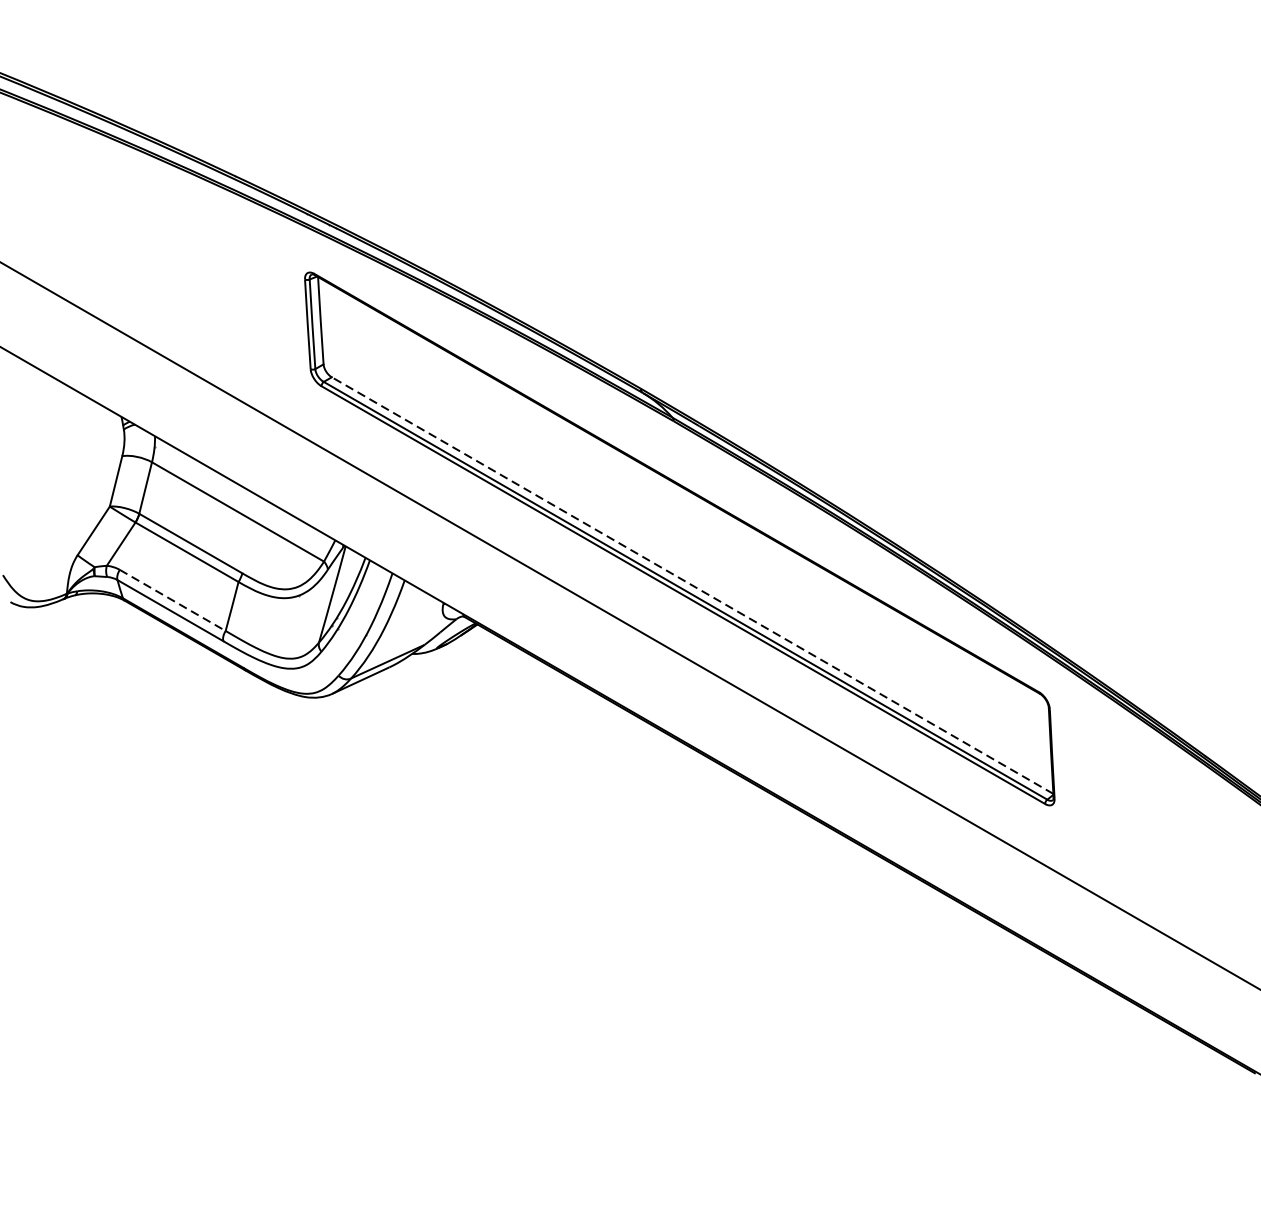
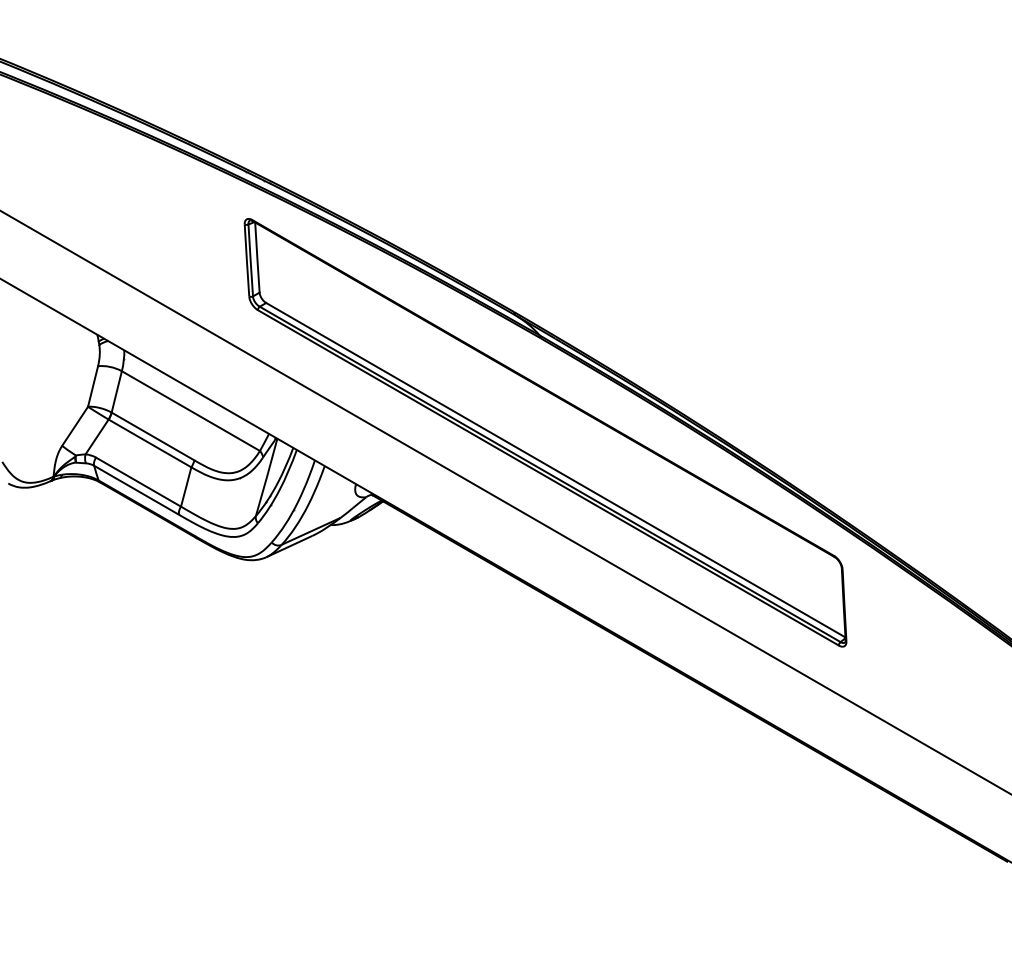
line: (692, 584) -> (555, 469), dashed -> solid
line: (172, 600) -> (138, 482), dashed -> solid

